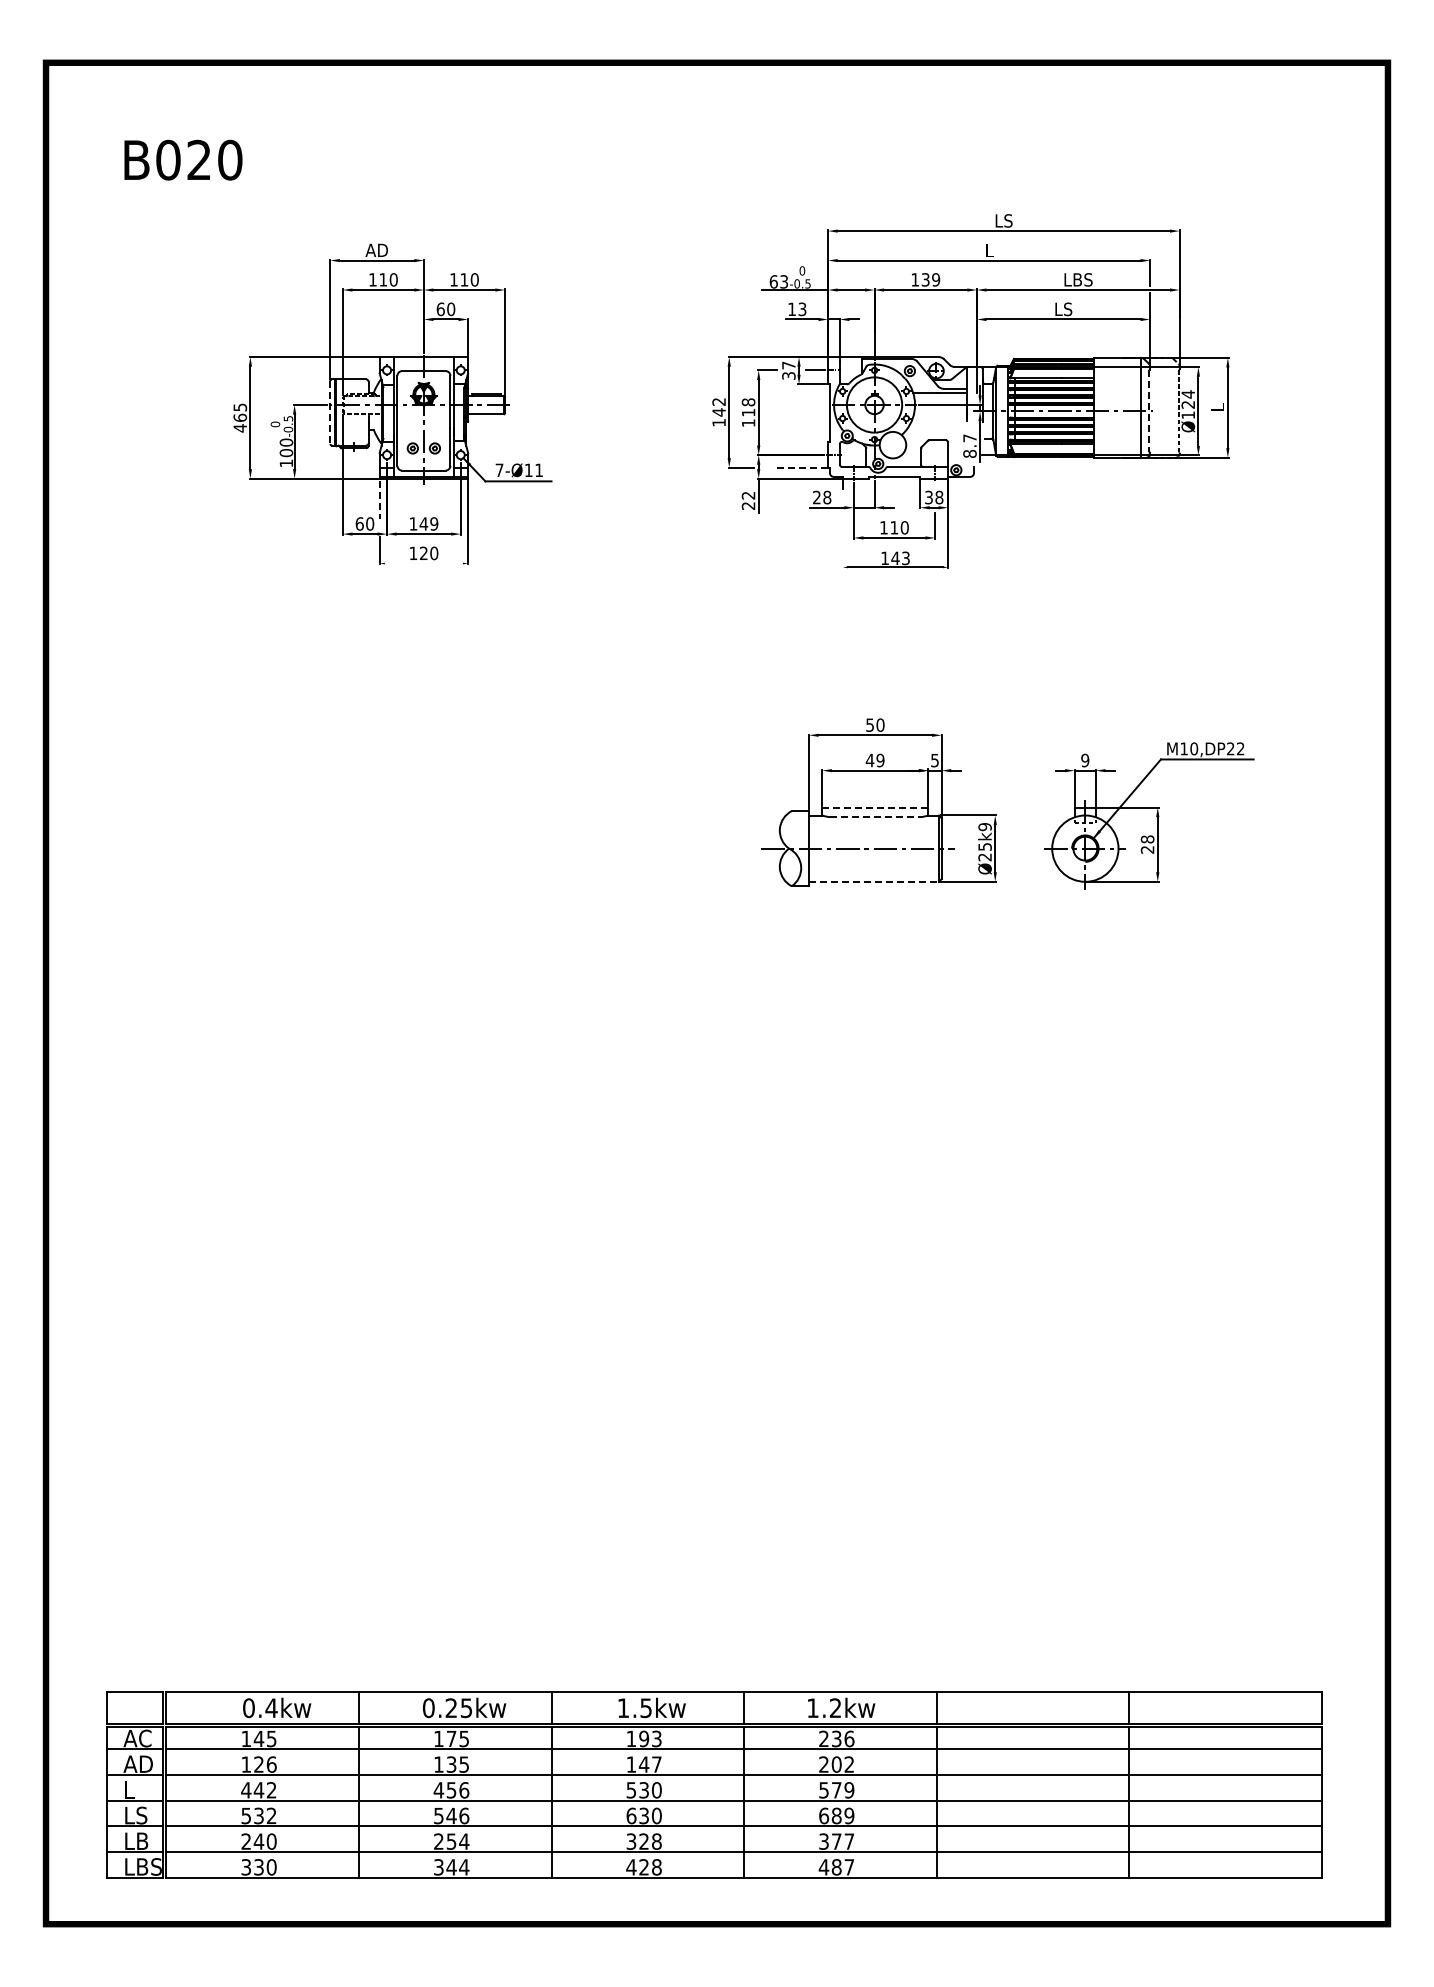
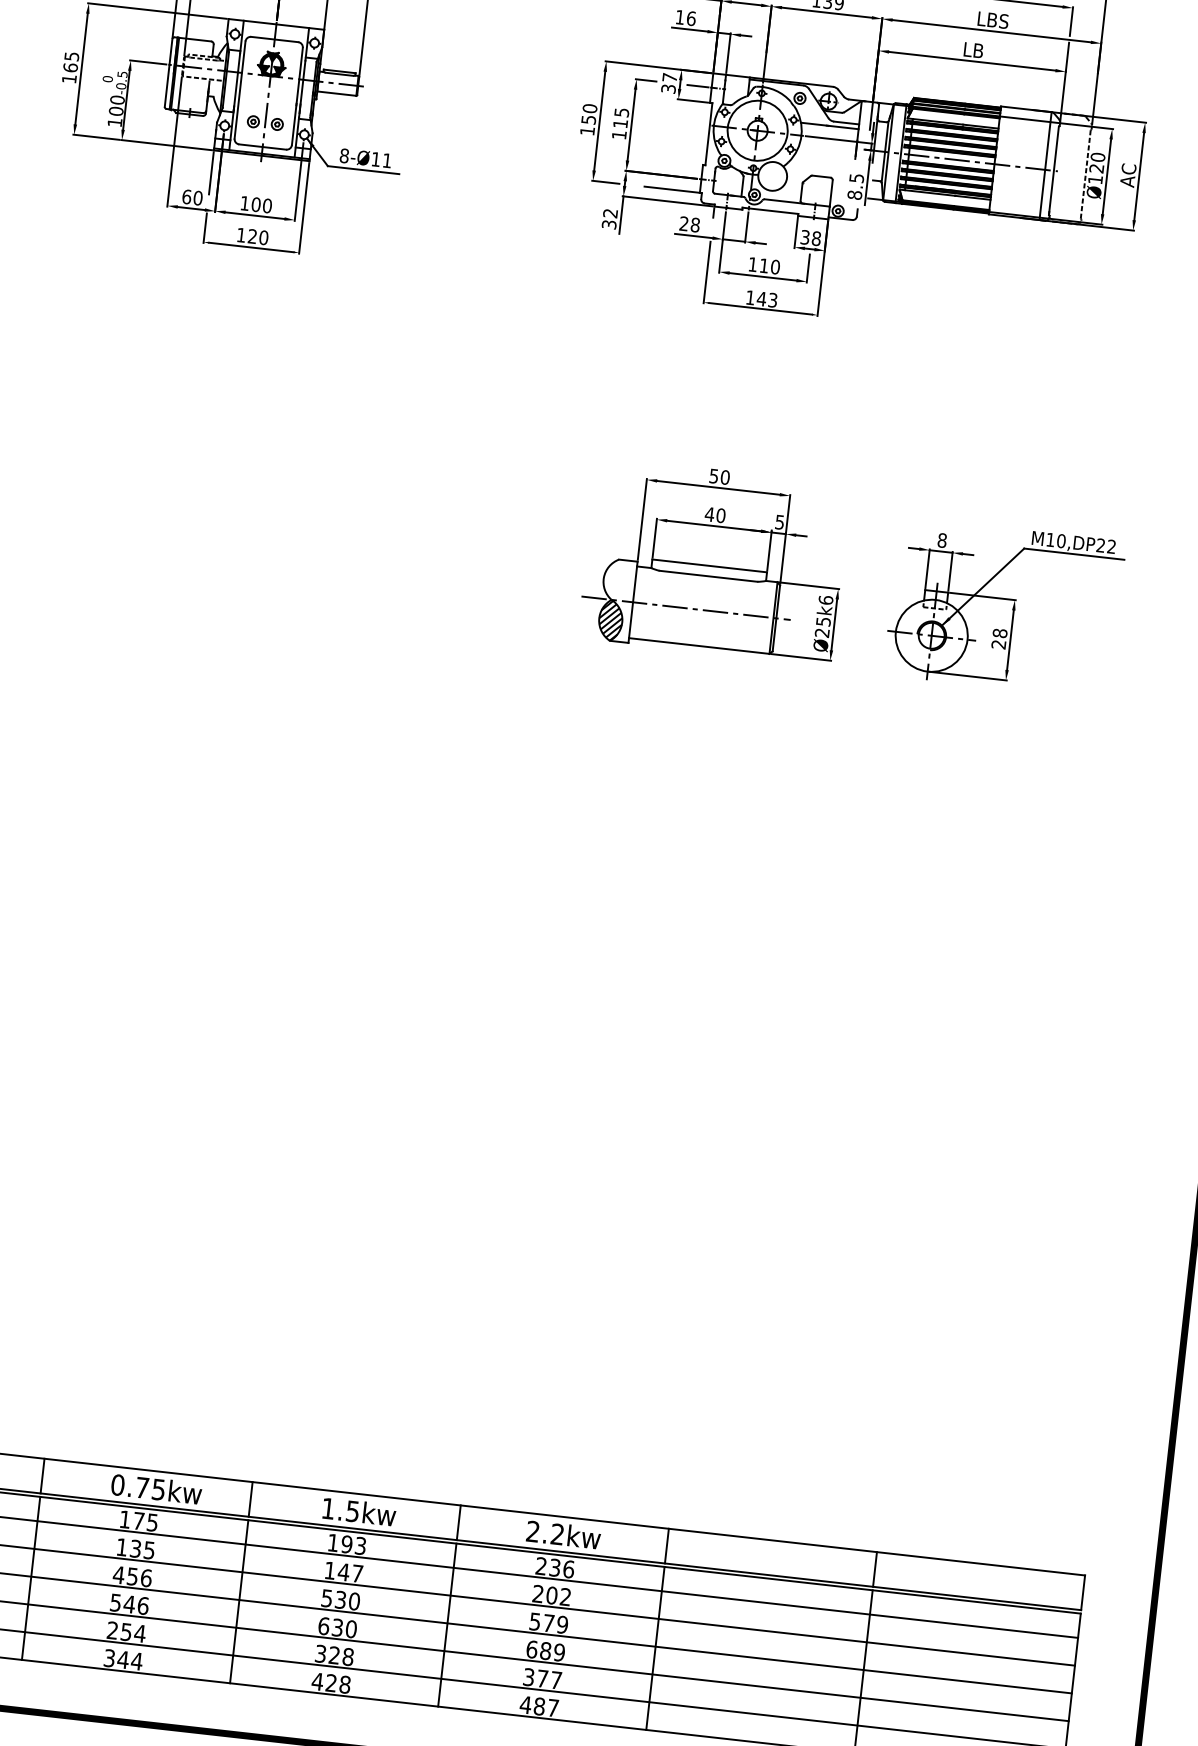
text: (802, 309) -> (691, 18), 13 -> 16
text: (1063, 309) -> (973, 50), LS -> LB
text: (1188, 394) -> (1098, 157), Ø124 -> Ø120
text: (748, 402) -> (621, 112), 118 -> 115
text: (718, 406) -> (588, 113), 142 -> 150
text: (1217, 407) -> (1127, 175), L -> AC
line: (1149, 411) -> (1054, 171), dashed -> solid
line: (330, 413) -> (168, 74), dashed -> solid
text: (239, 428) -> (68, 79), 465 -> 165
text: (969, 438) -> (856, 178), 8.7 -> 8.5
line: (802, 467) -> (672, 189), dashed -> solid
text: (499, 470) -> (344, 156), 7-Ø11 -> 8-Ø11
line: (379, 500) -> (211, 173), dashed -> solid
text: (748, 505) -> (609, 224), 22 -> 32
text: (428, 523) -> (261, 204), 149 -> 100
line: (842, 539) -> (706, 272), added
line: (423, 563) -> (250, 247), added
text: (880, 760) -> (720, 515), 49 -> 40
text: (1085, 760) -> (942, 540), 9 -> 8
line: (875, 807) -> (709, 565), dashed -> solid
line: (875, 817) -> (708, 576), dashed -> solid
text: (984, 826) -> (825, 599), Ø25k9 -> Ø25k6
hatch: (790, 867) -> (610, 620), added
line: (874, 881) -> (699, 645), dashed -> solid
text: (450, 1707) -> (141, 1487), 0.25kw -> 0.75kw
text: (812, 1707) -> (532, 1530), 1.2kw -> 2.2kw

